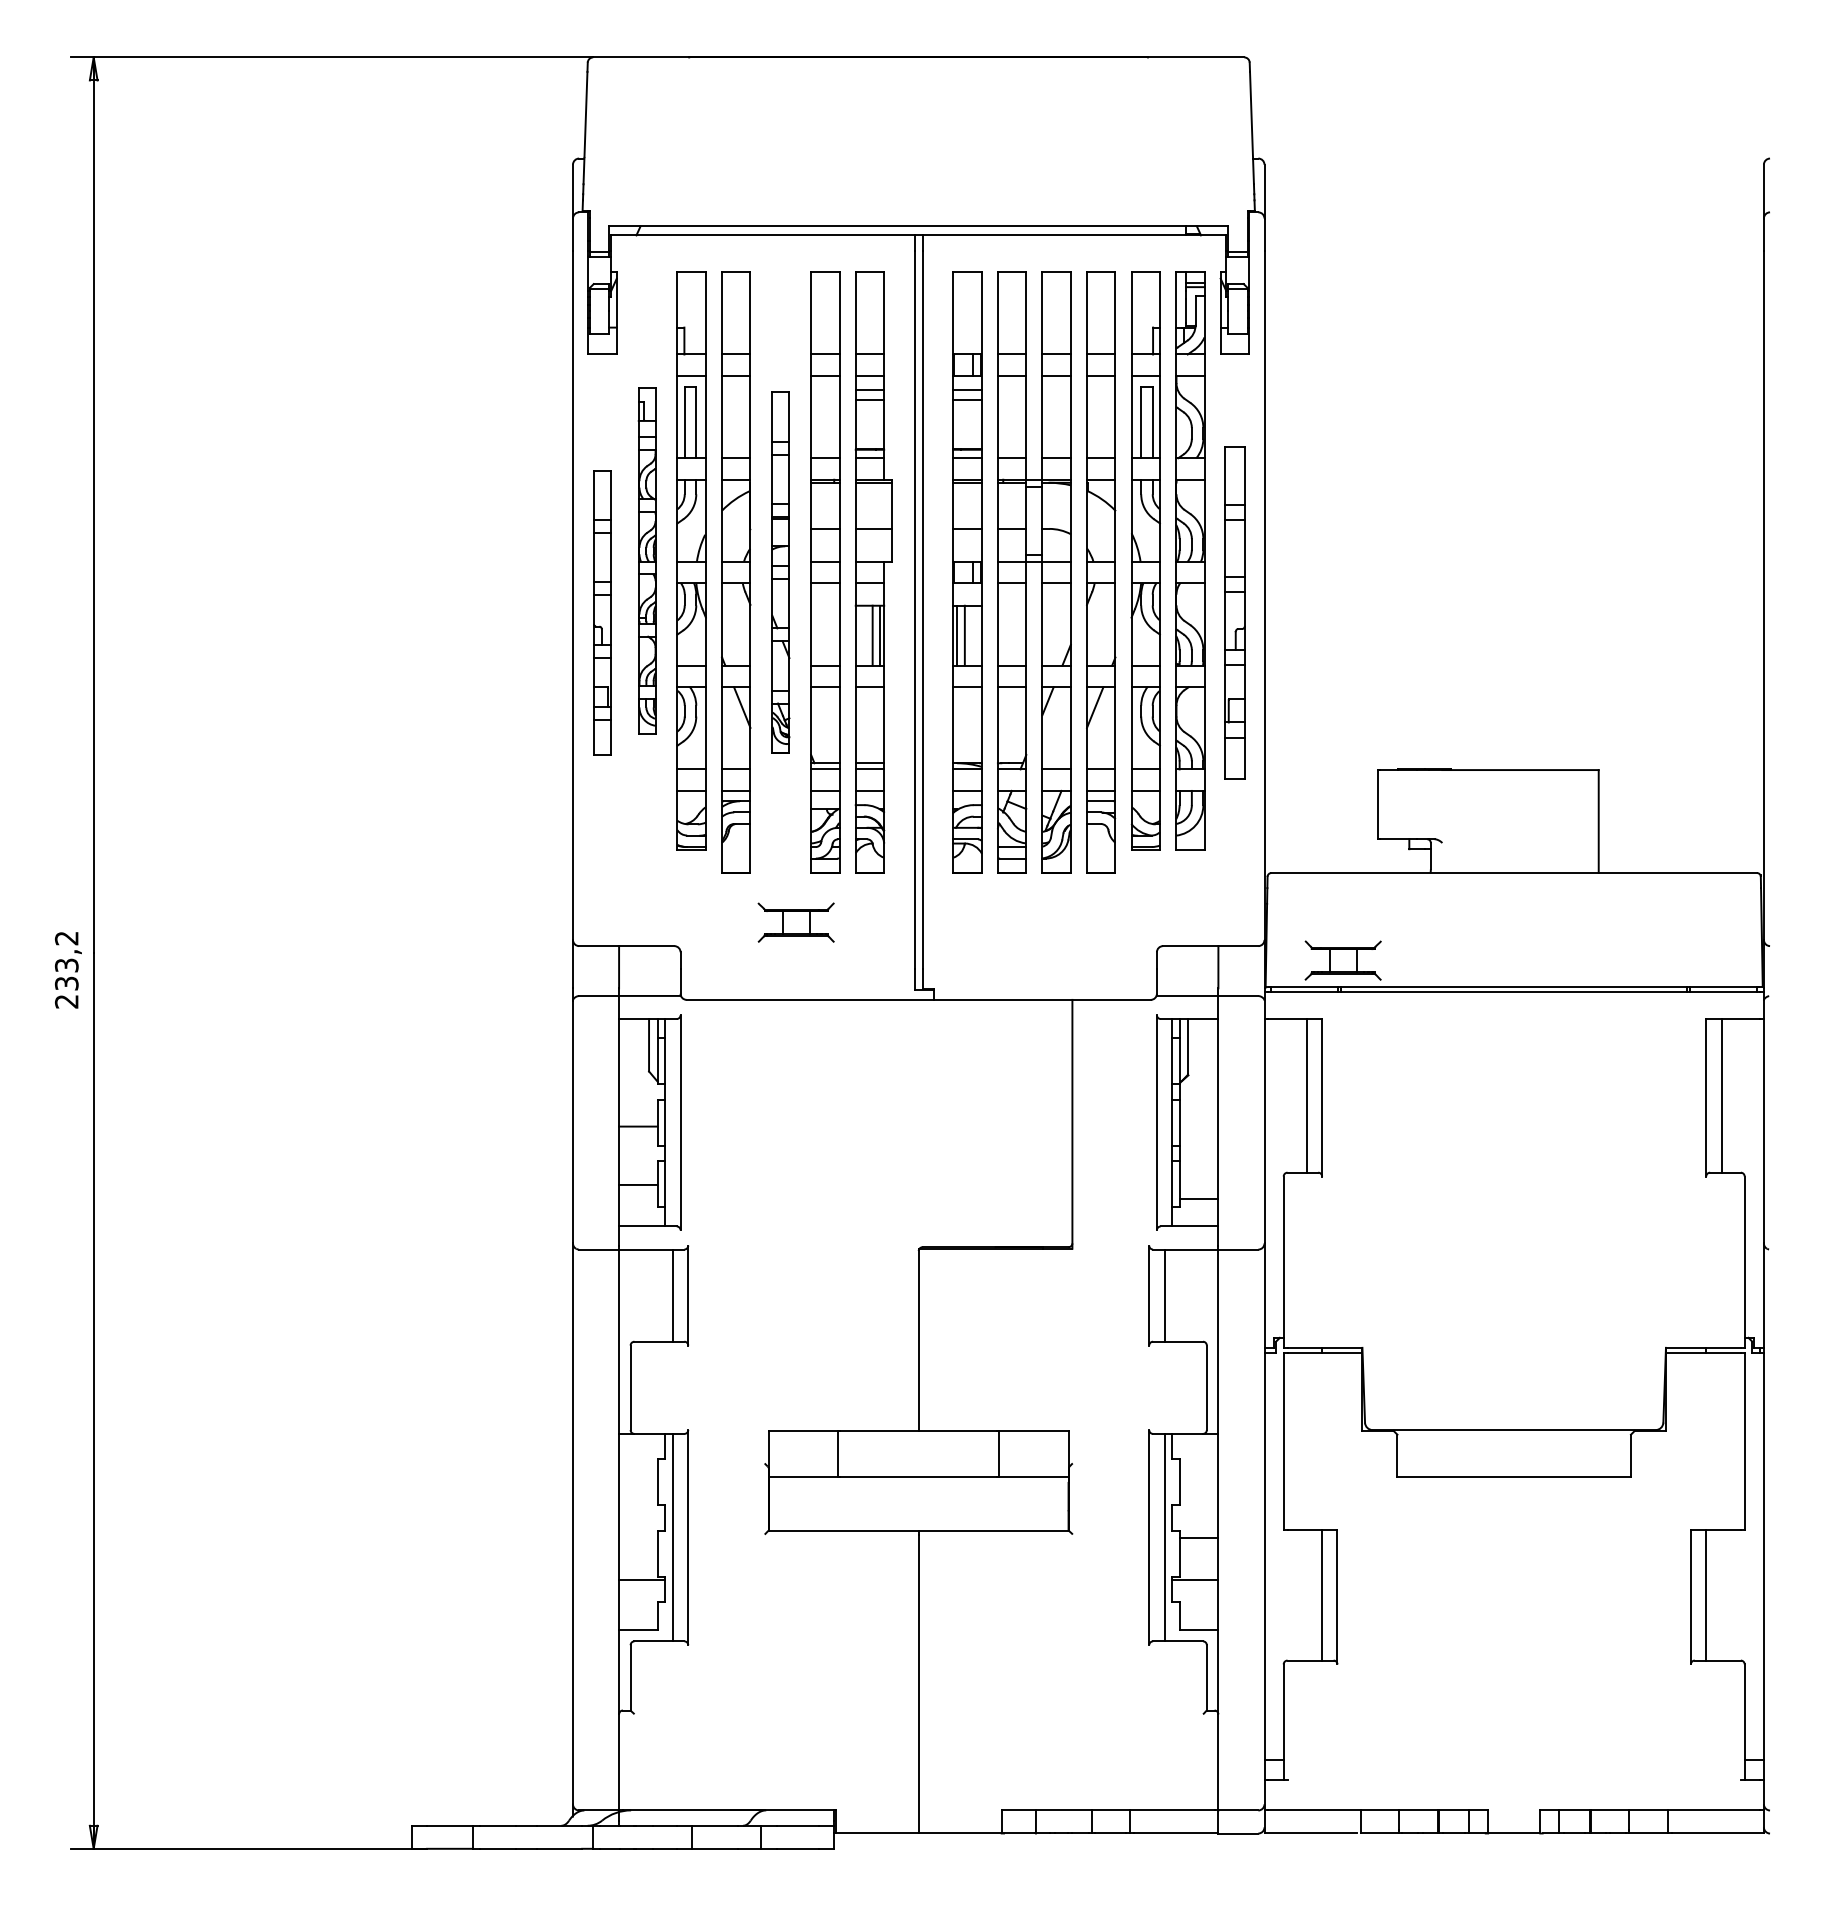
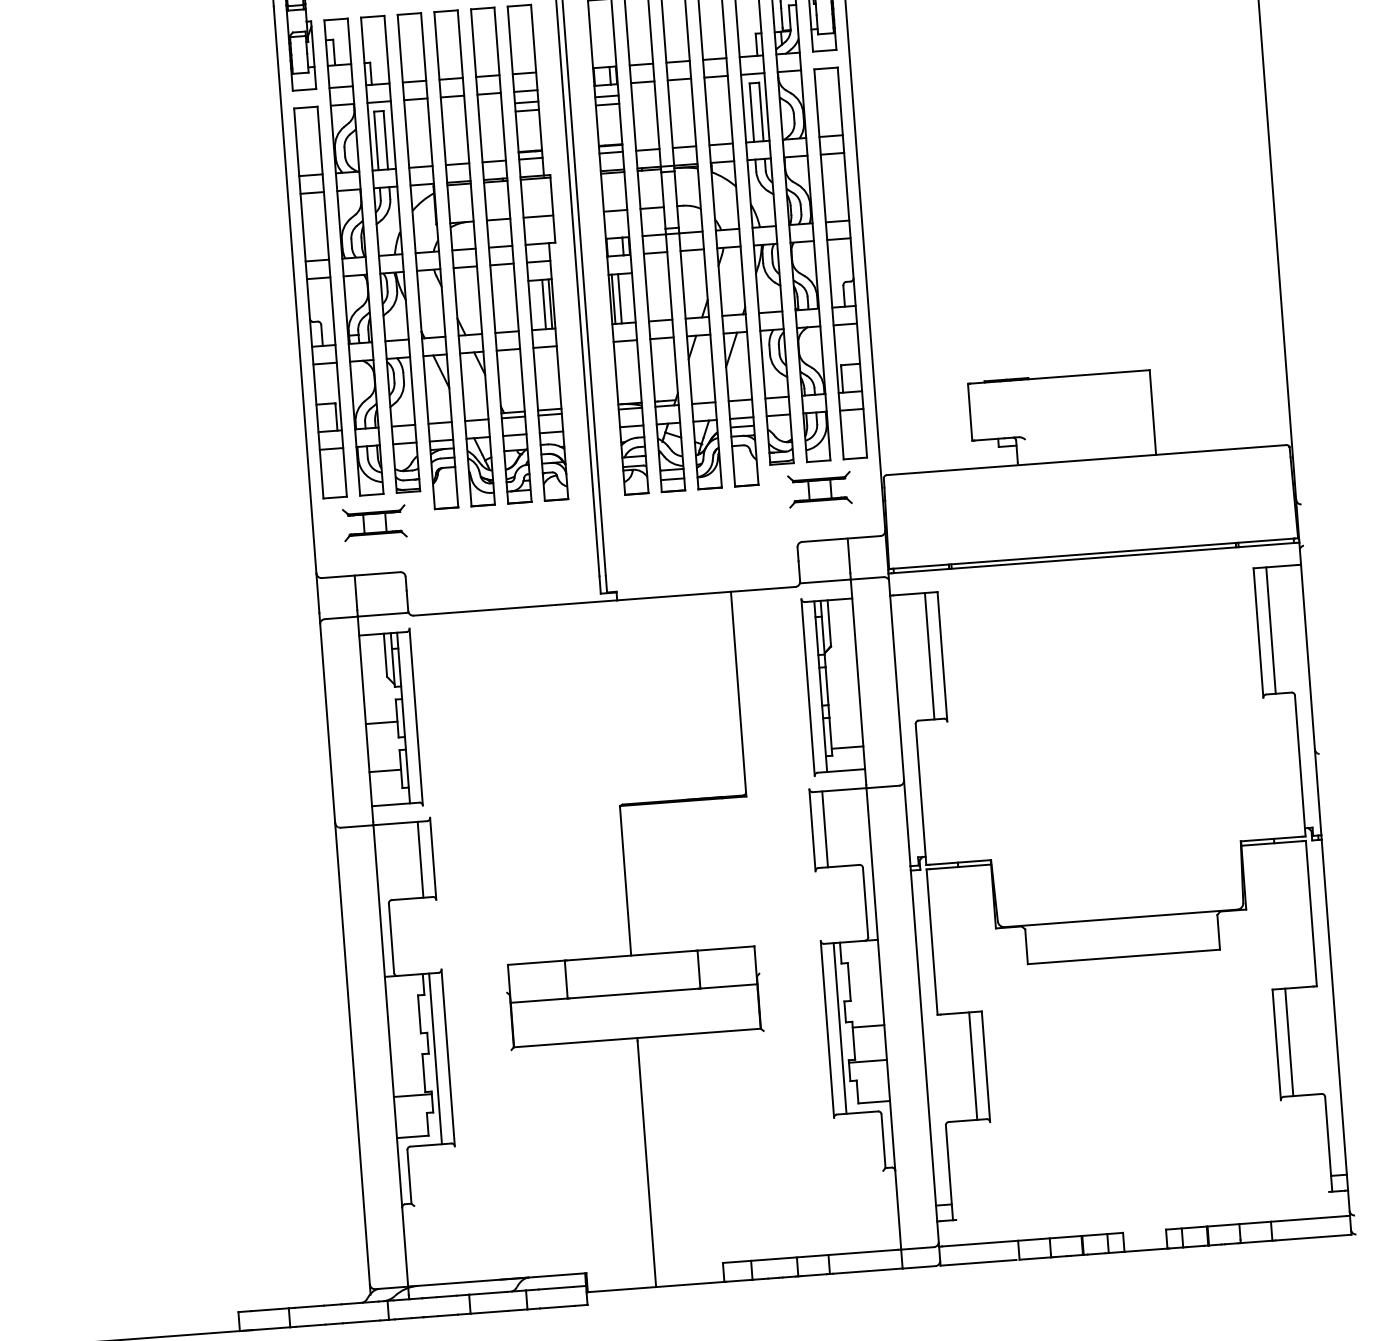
part: (647, 560) -> (354, 256), size x1.67
part: (780, 572) -> (464, 258), size x1.67
part: (602, 612) -> (320, 302), size x1.67
part: (1234, 612) -> (840, 263), size x1.43
part: (795, 922) -> (374, 523), moved
part: (1342, 960) -> (819, 489), moved

